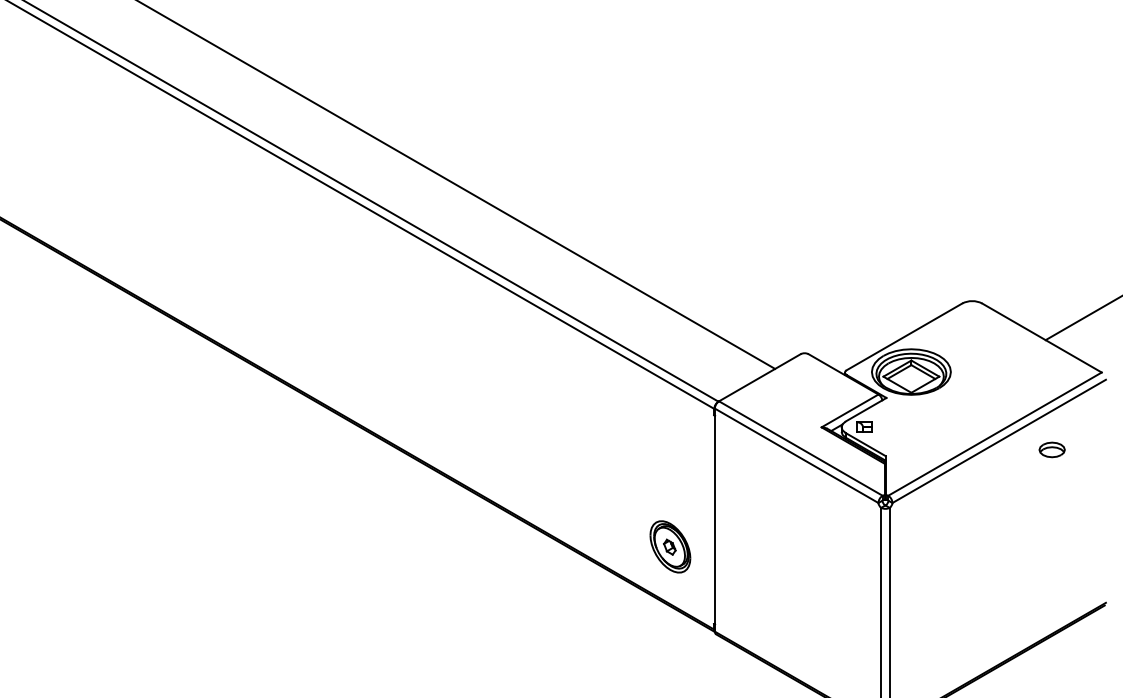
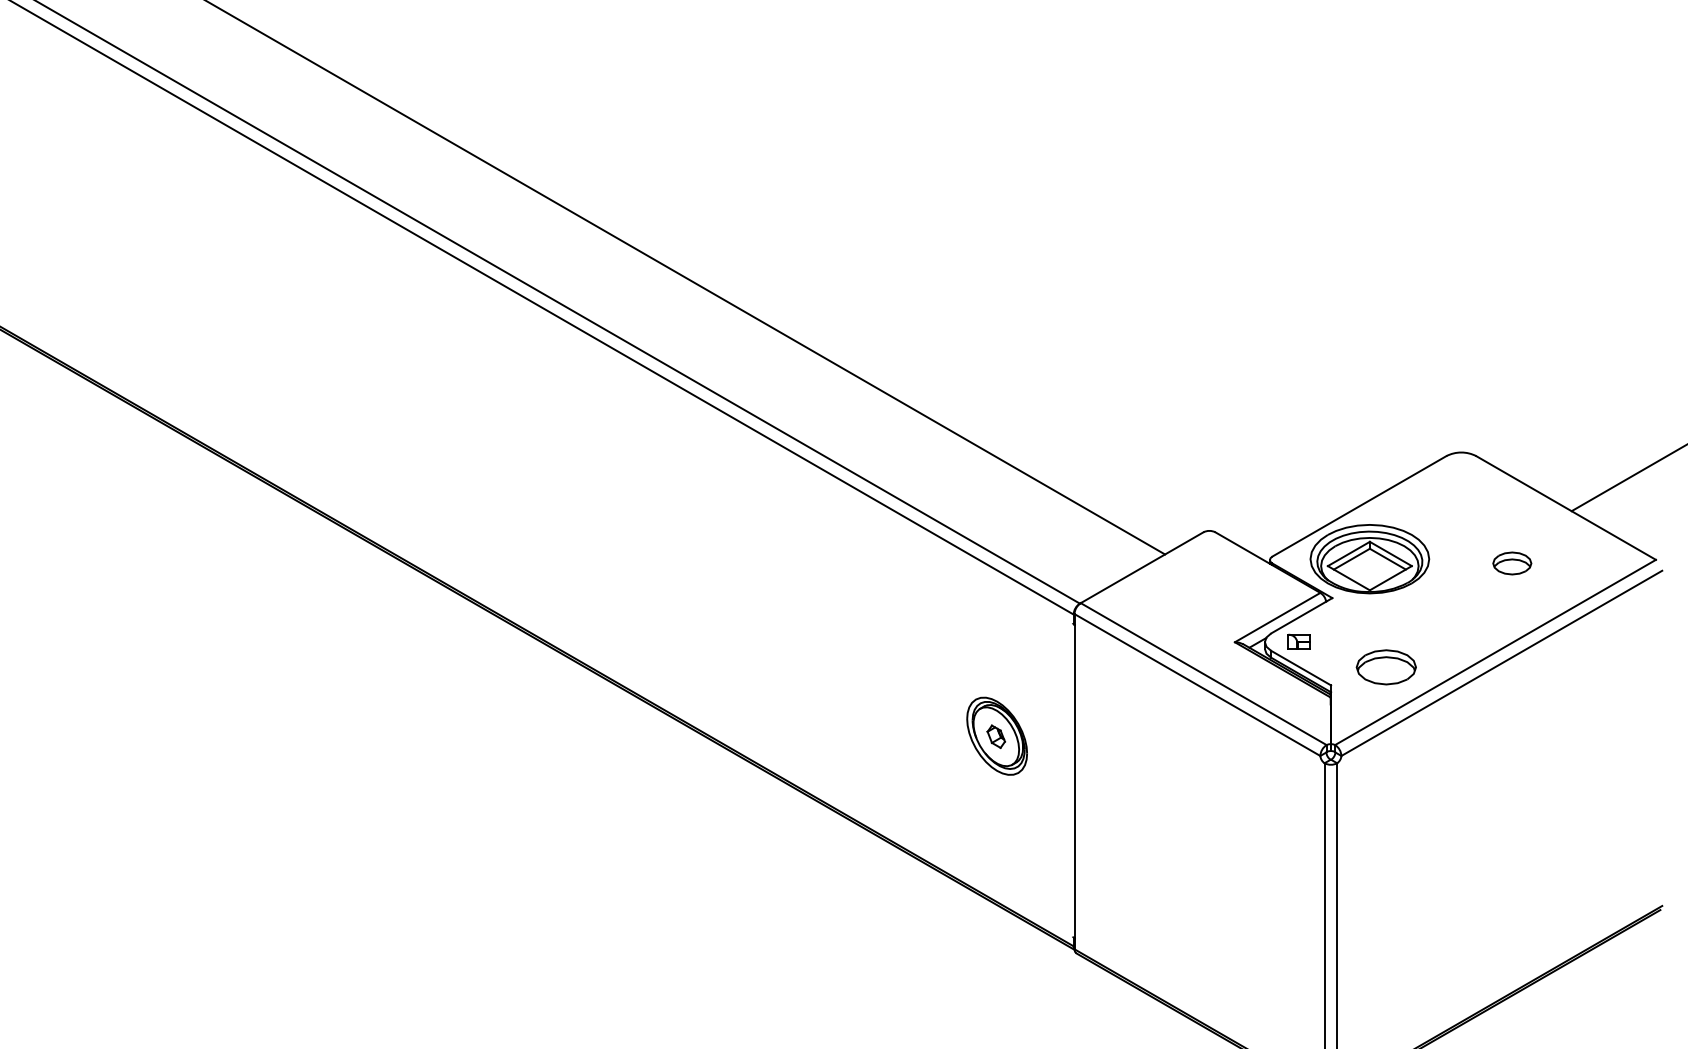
part: (921, 443) -> (1385, 666), added
part: (1051, 449) -> (1511, 562), moved
part: (670, 546) -> (997, 735), moved

